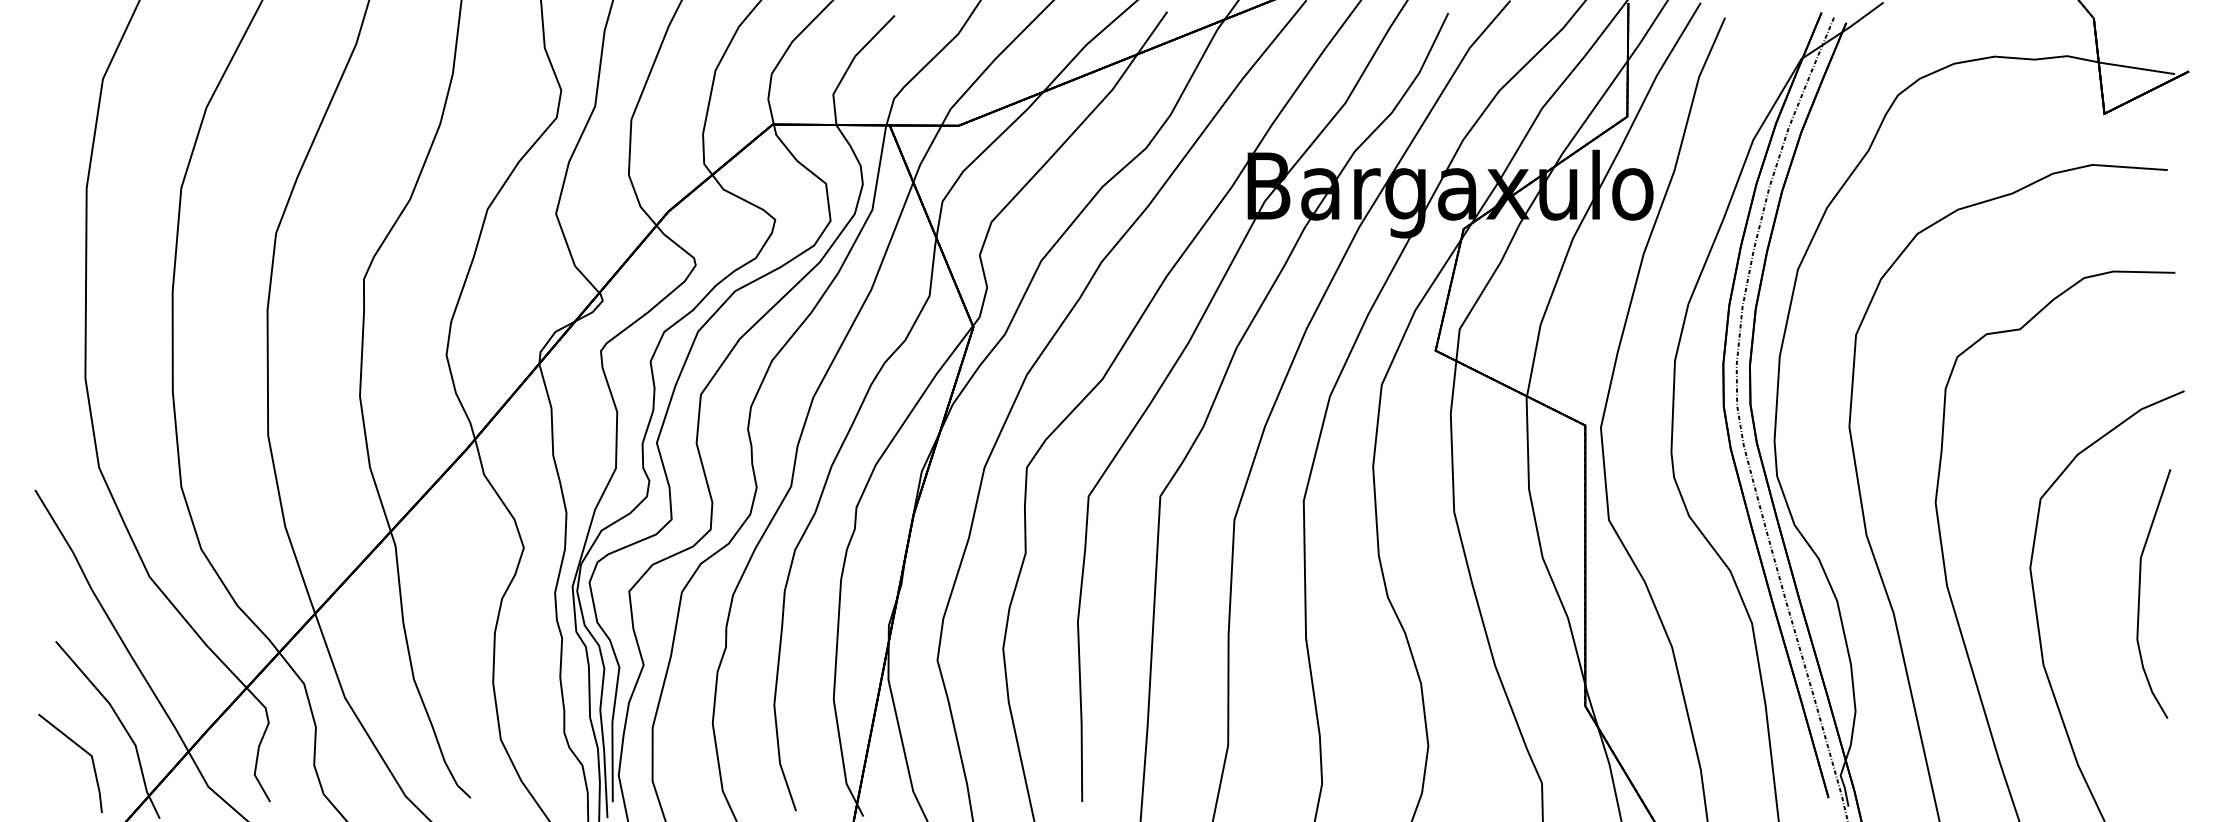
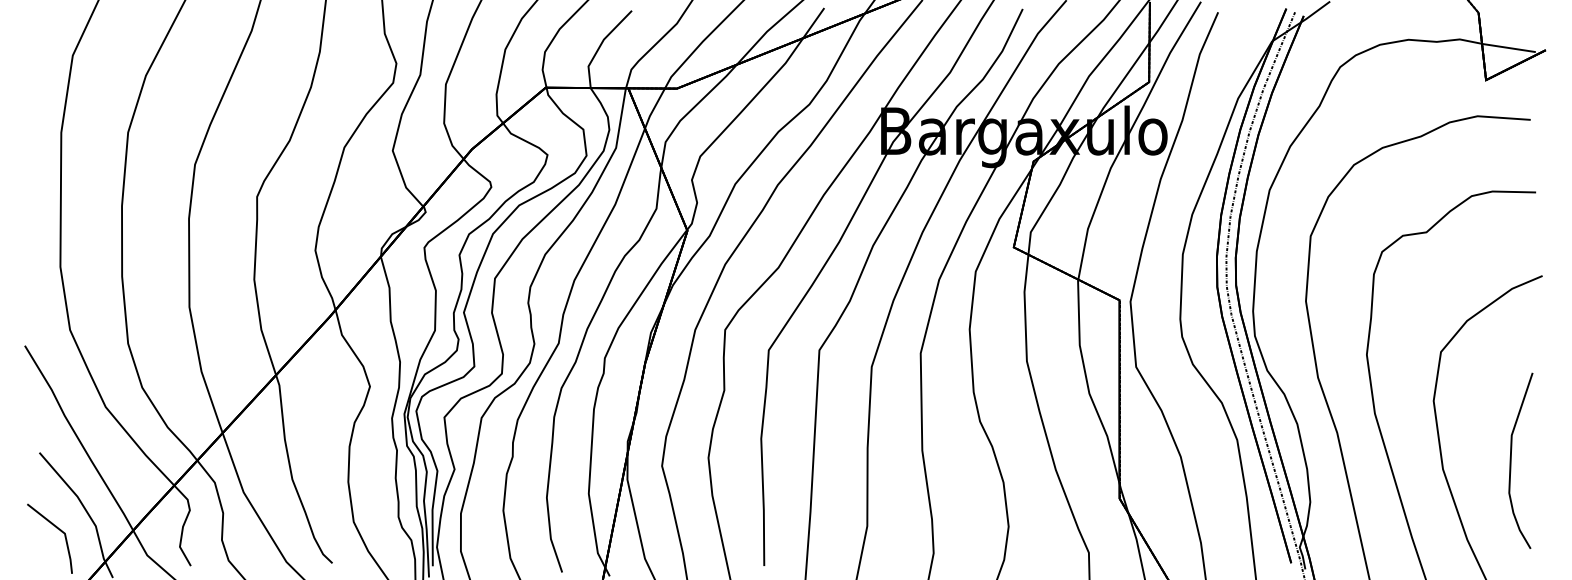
curve: (2140, 593) -> (1511, 460), moved

